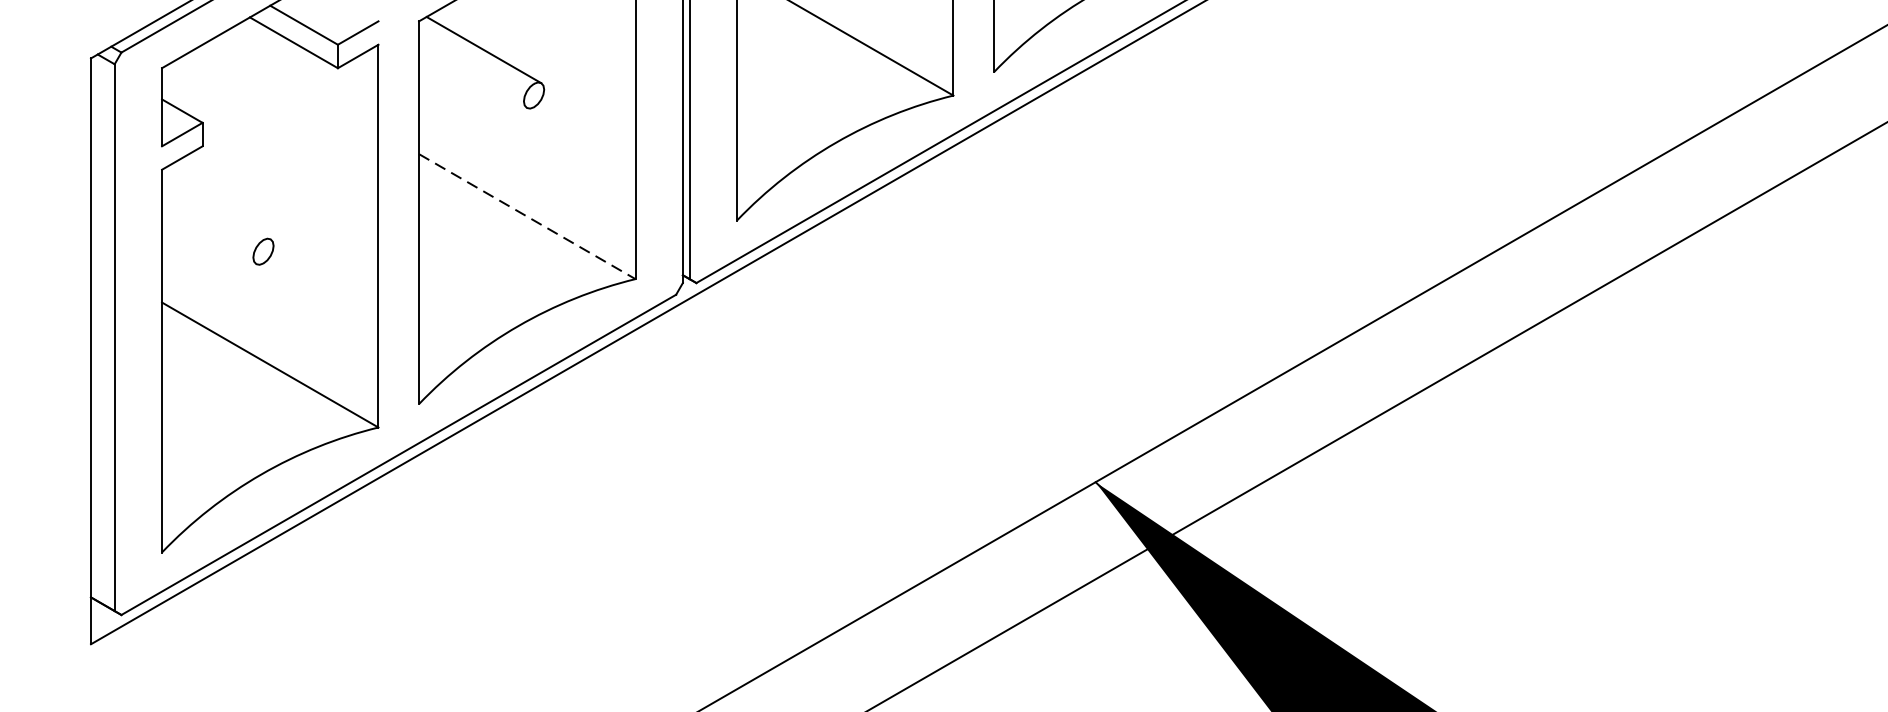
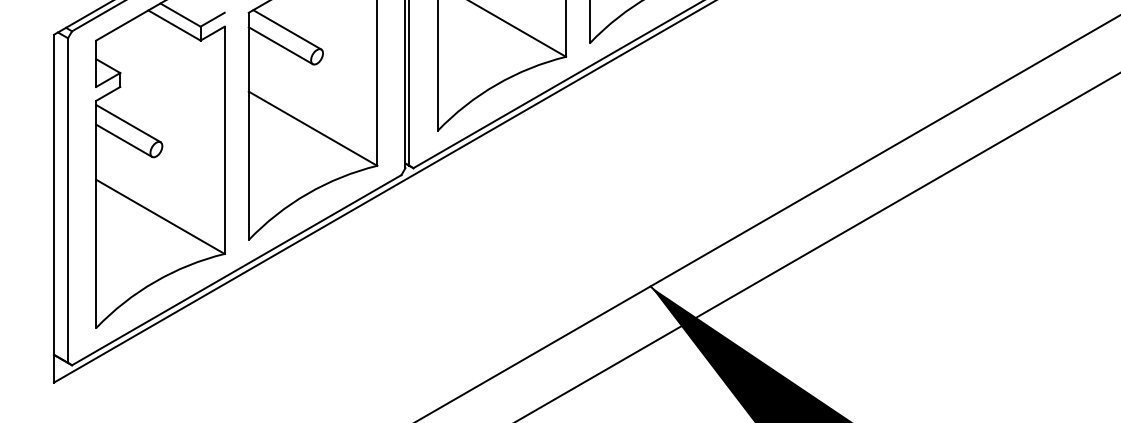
line: (472, 76) -> (280, 45), added
line: (216, 207) -> (128, 123), added
line: (528, 217) -> (313, 129), dashed -> solid
line: (209, 236) -> (124, 140), added

